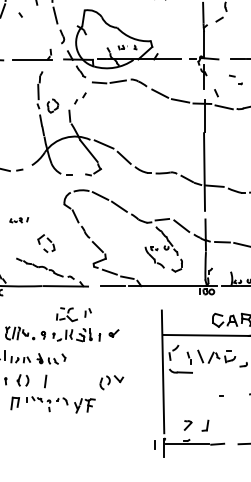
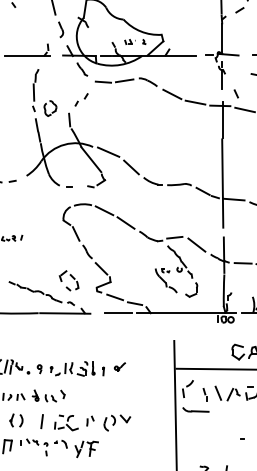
part: (46, 243) -> (69, 280), moved
part: (73, 314) -> (73, 422), moved

